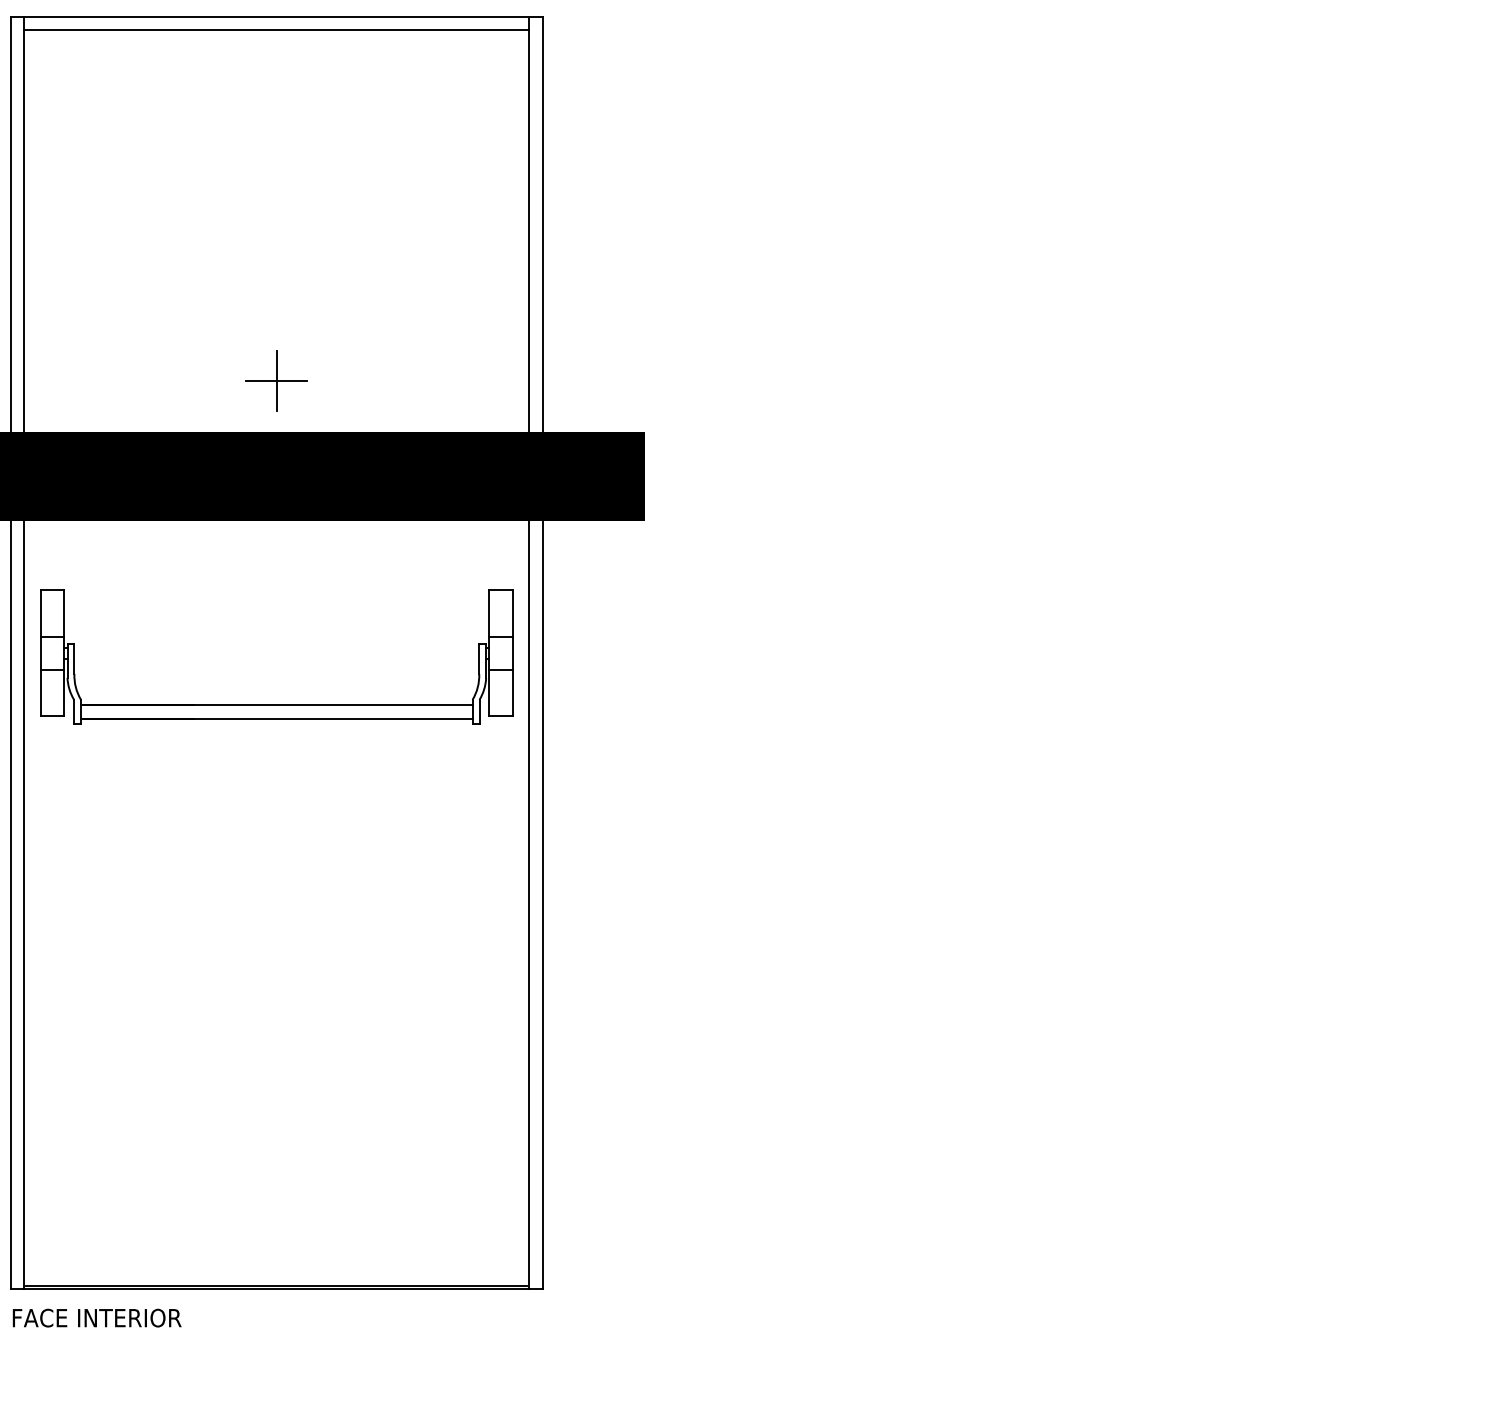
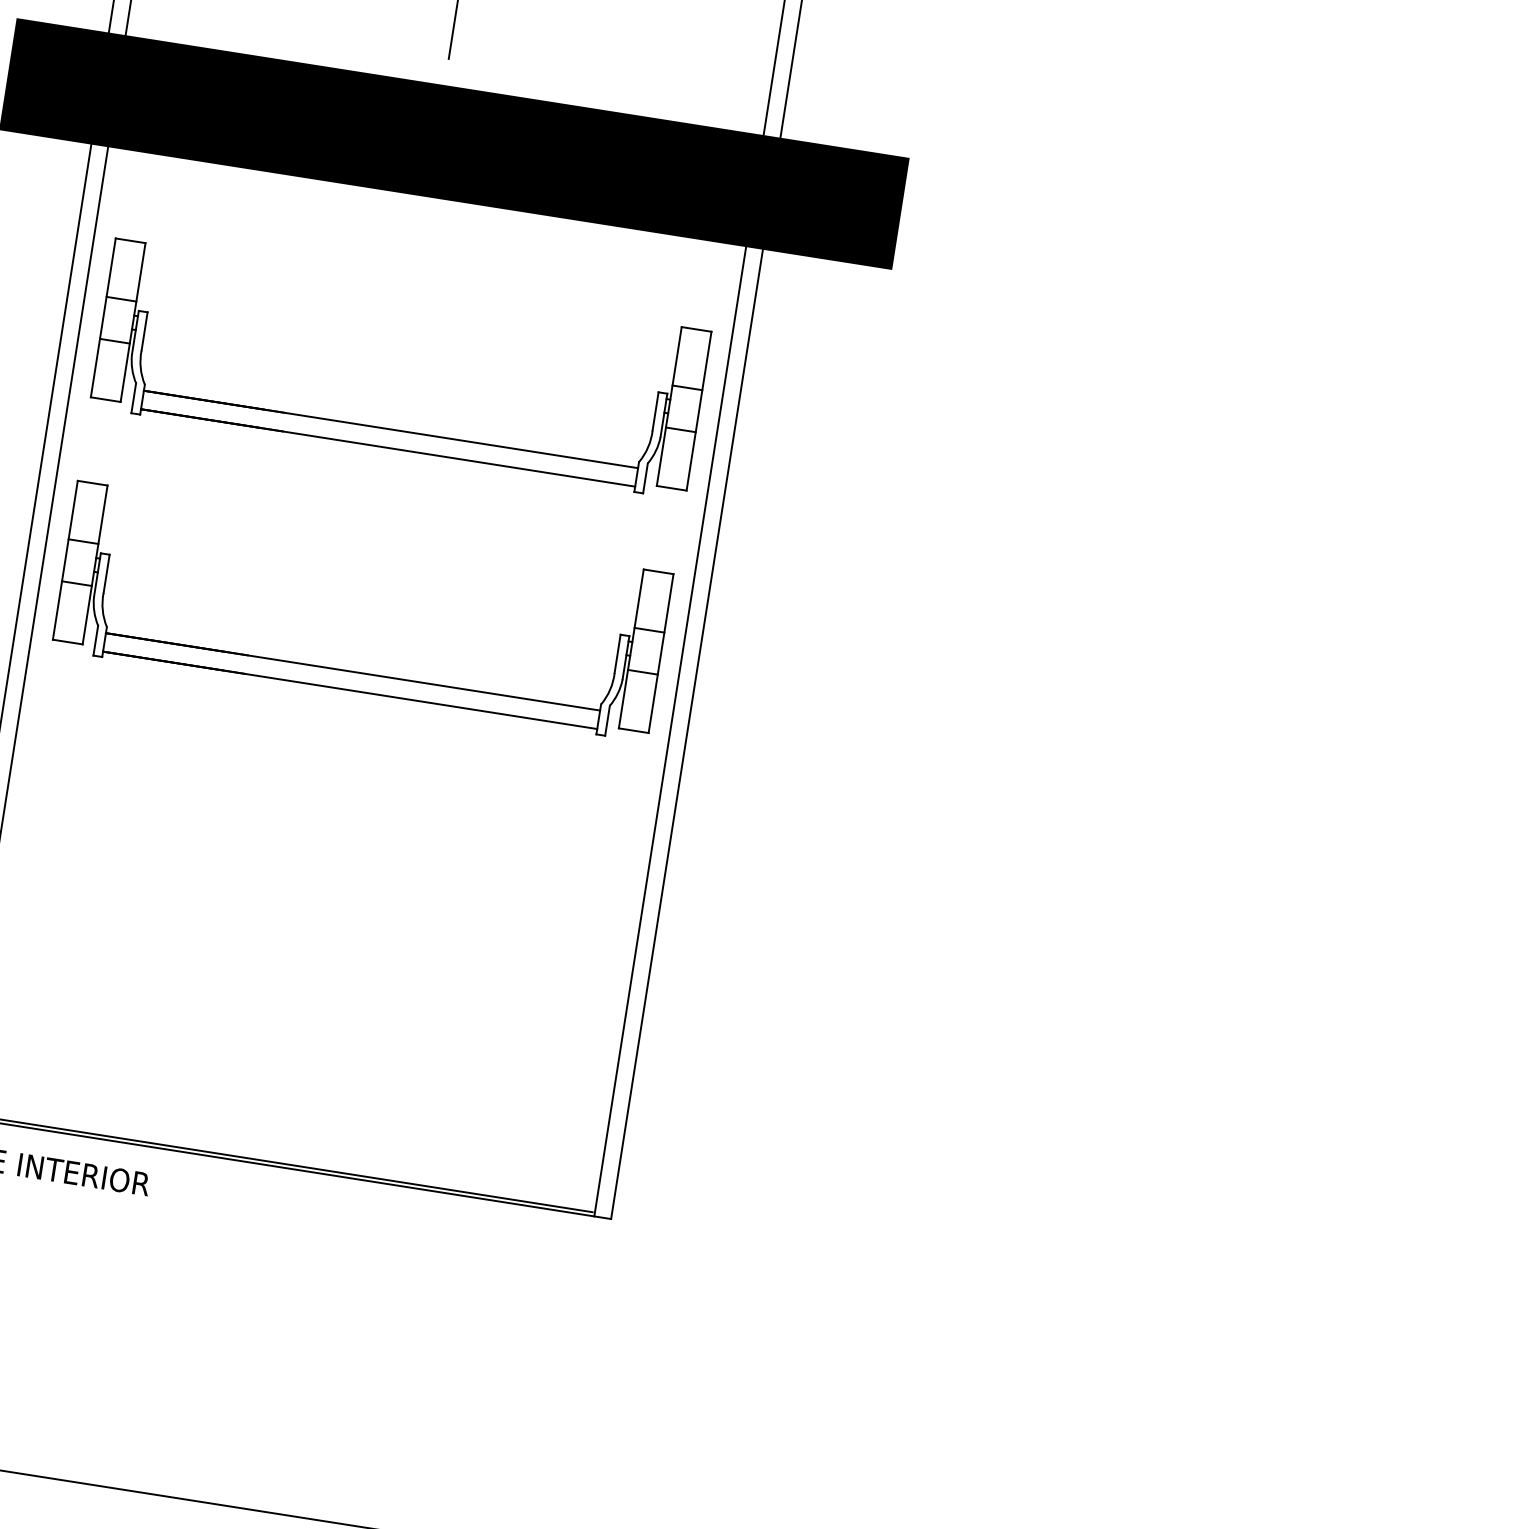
line: (276, 381) -> (454, 21), removed
part: (276, 896) -> (352, 671), added

